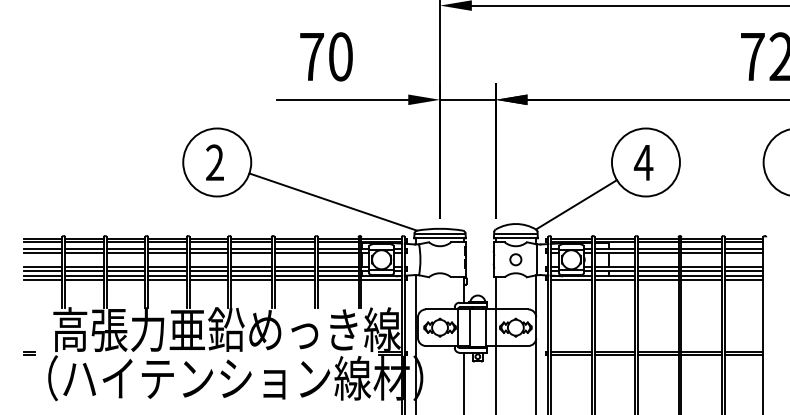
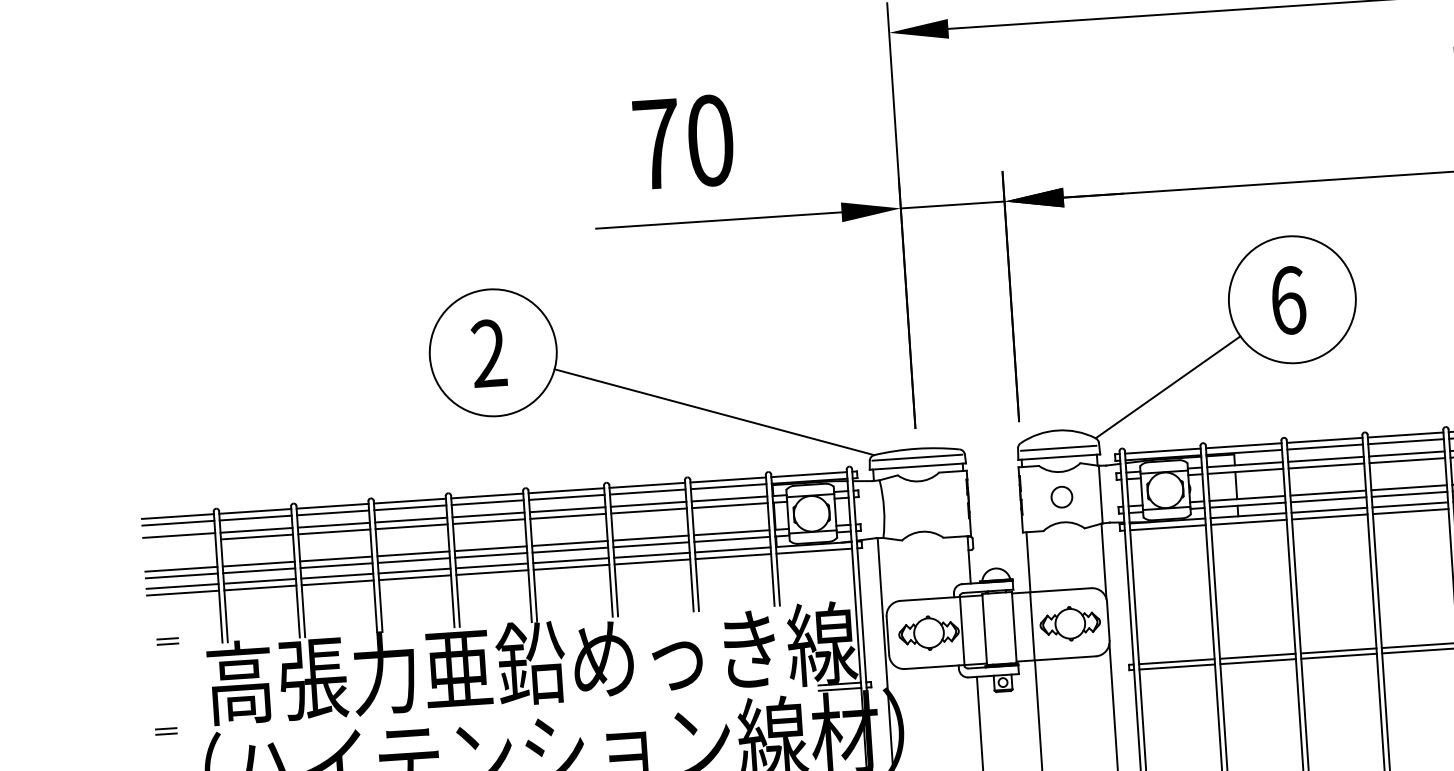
text: (643, 162) -> (1287, 300), 4 -> 6
line: (42, 252) -> (178, 542), removed
part: (33, 305) -> (168, 642), added

